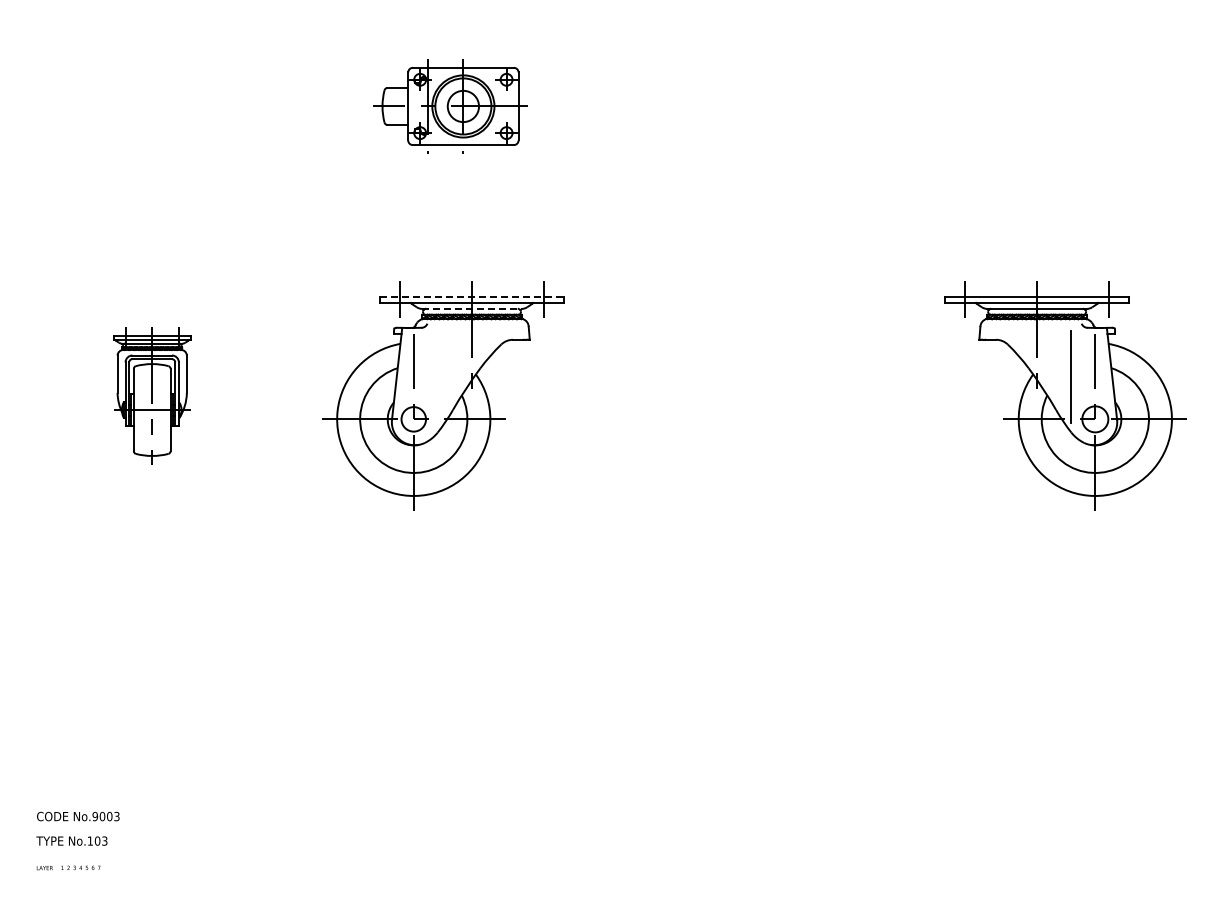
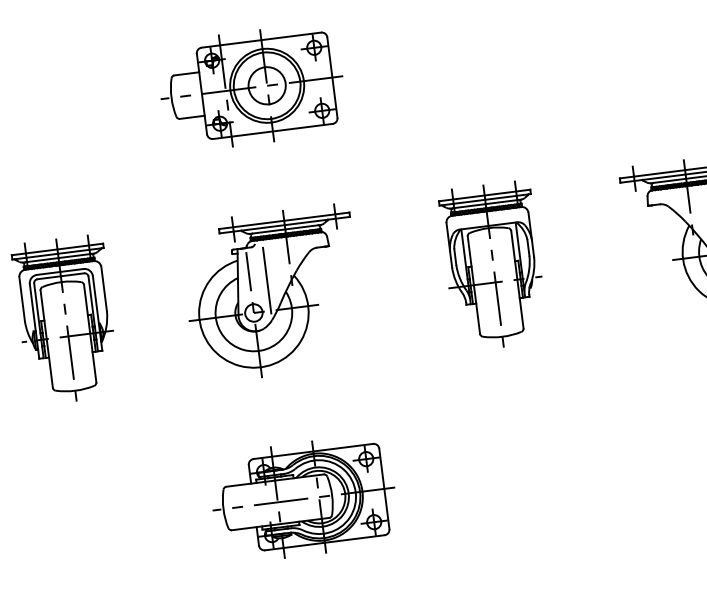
part: (450, 106) -> (251, 87), size x1.67
line: (472, 296) -> (284, 220), dashed -> solid
line: (472, 308) -> (285, 229), dashed -> solid
line: (437, 376) -> (266, 280), added
part: (151, 395) -> (65, 319), size x1.67
part: (753, 395) -> (492, 265), added
part: (450, 686) -> (303, 499), added

